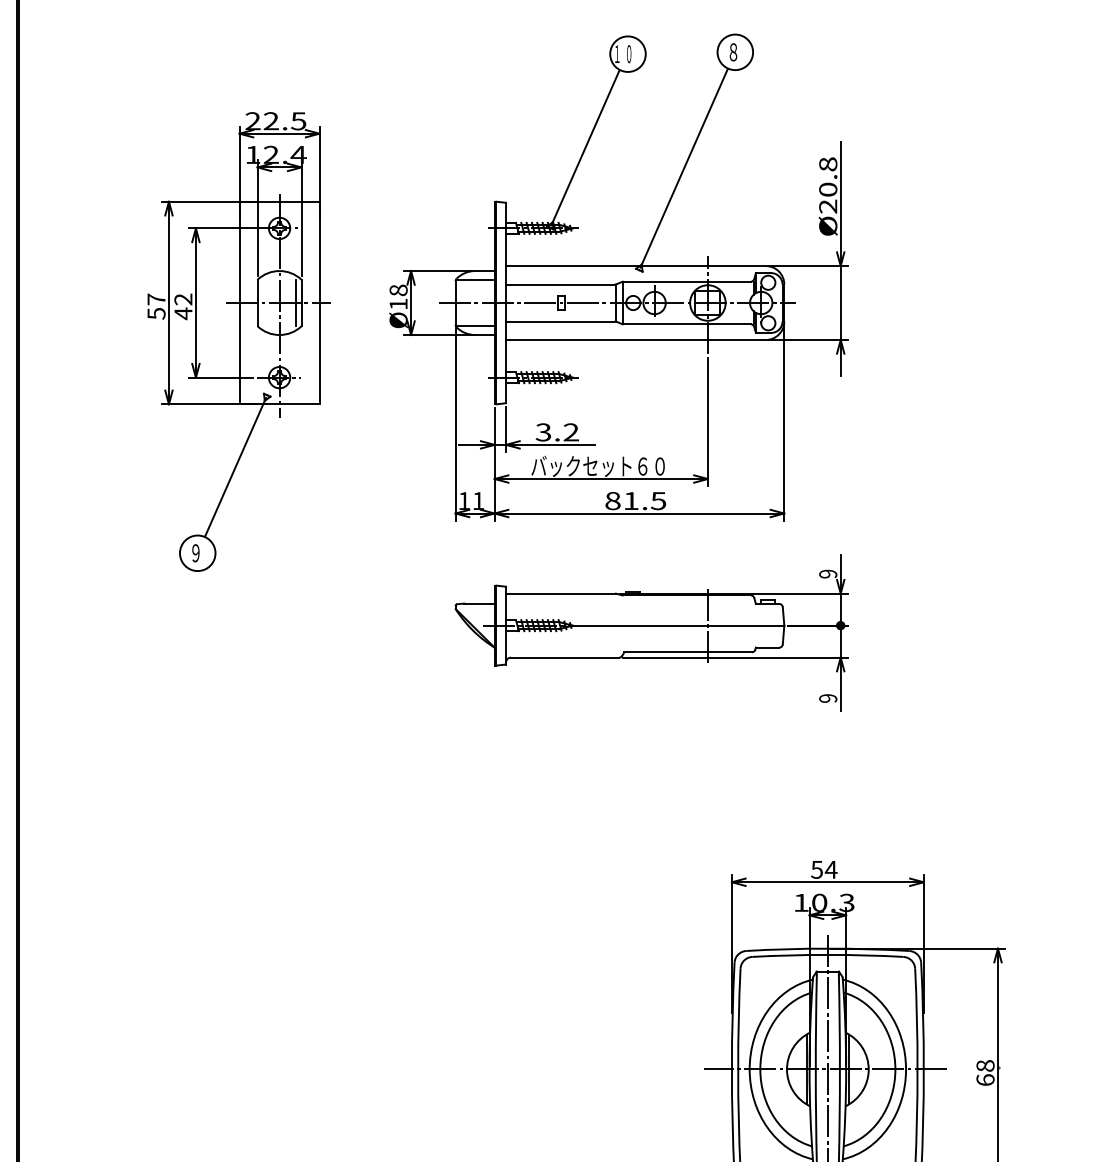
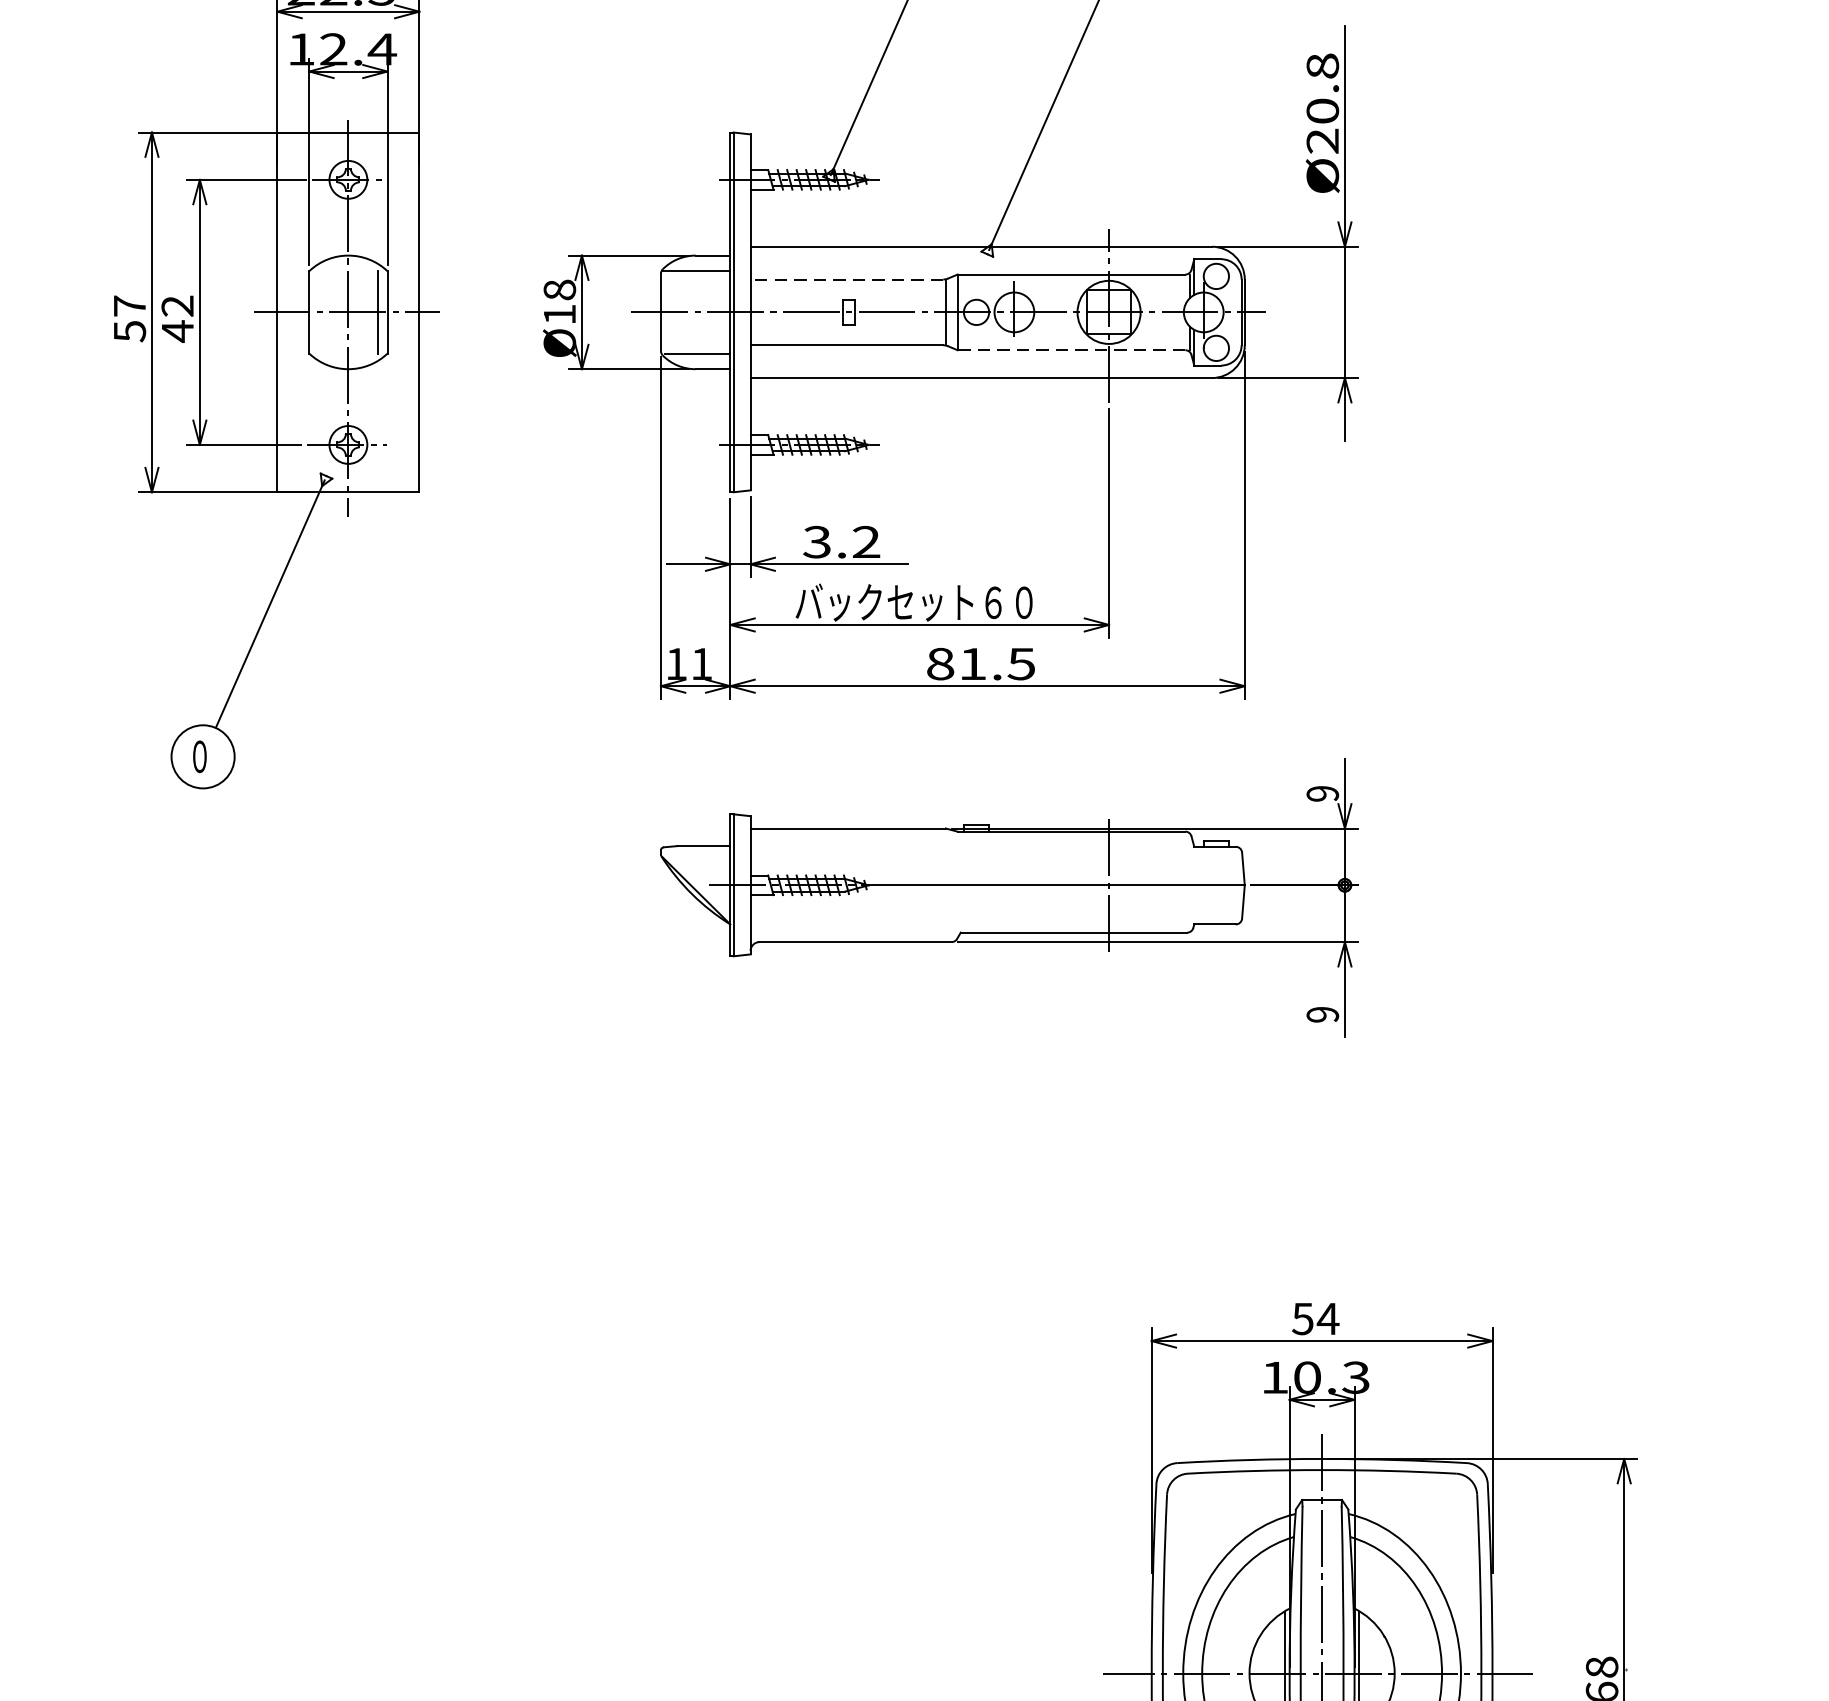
line: (559, 284) -> (845, 279), solid -> dashed
line: (686, 324) -> (1071, 350), solid -> dashed
text: (195, 553) -> (199, 757), ９ -> ０

